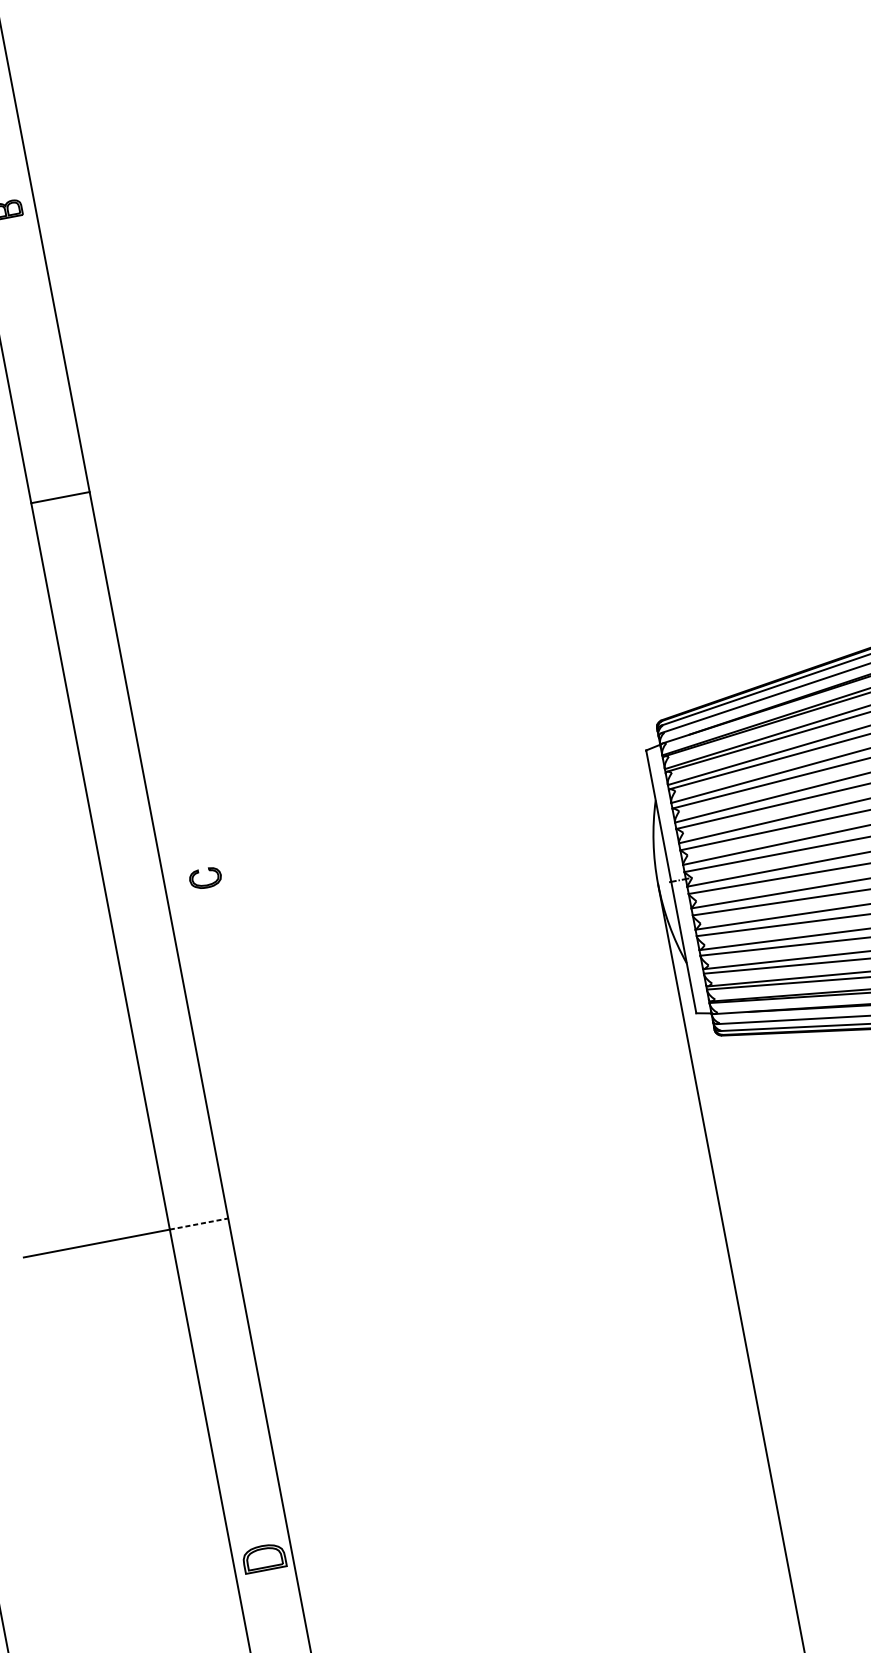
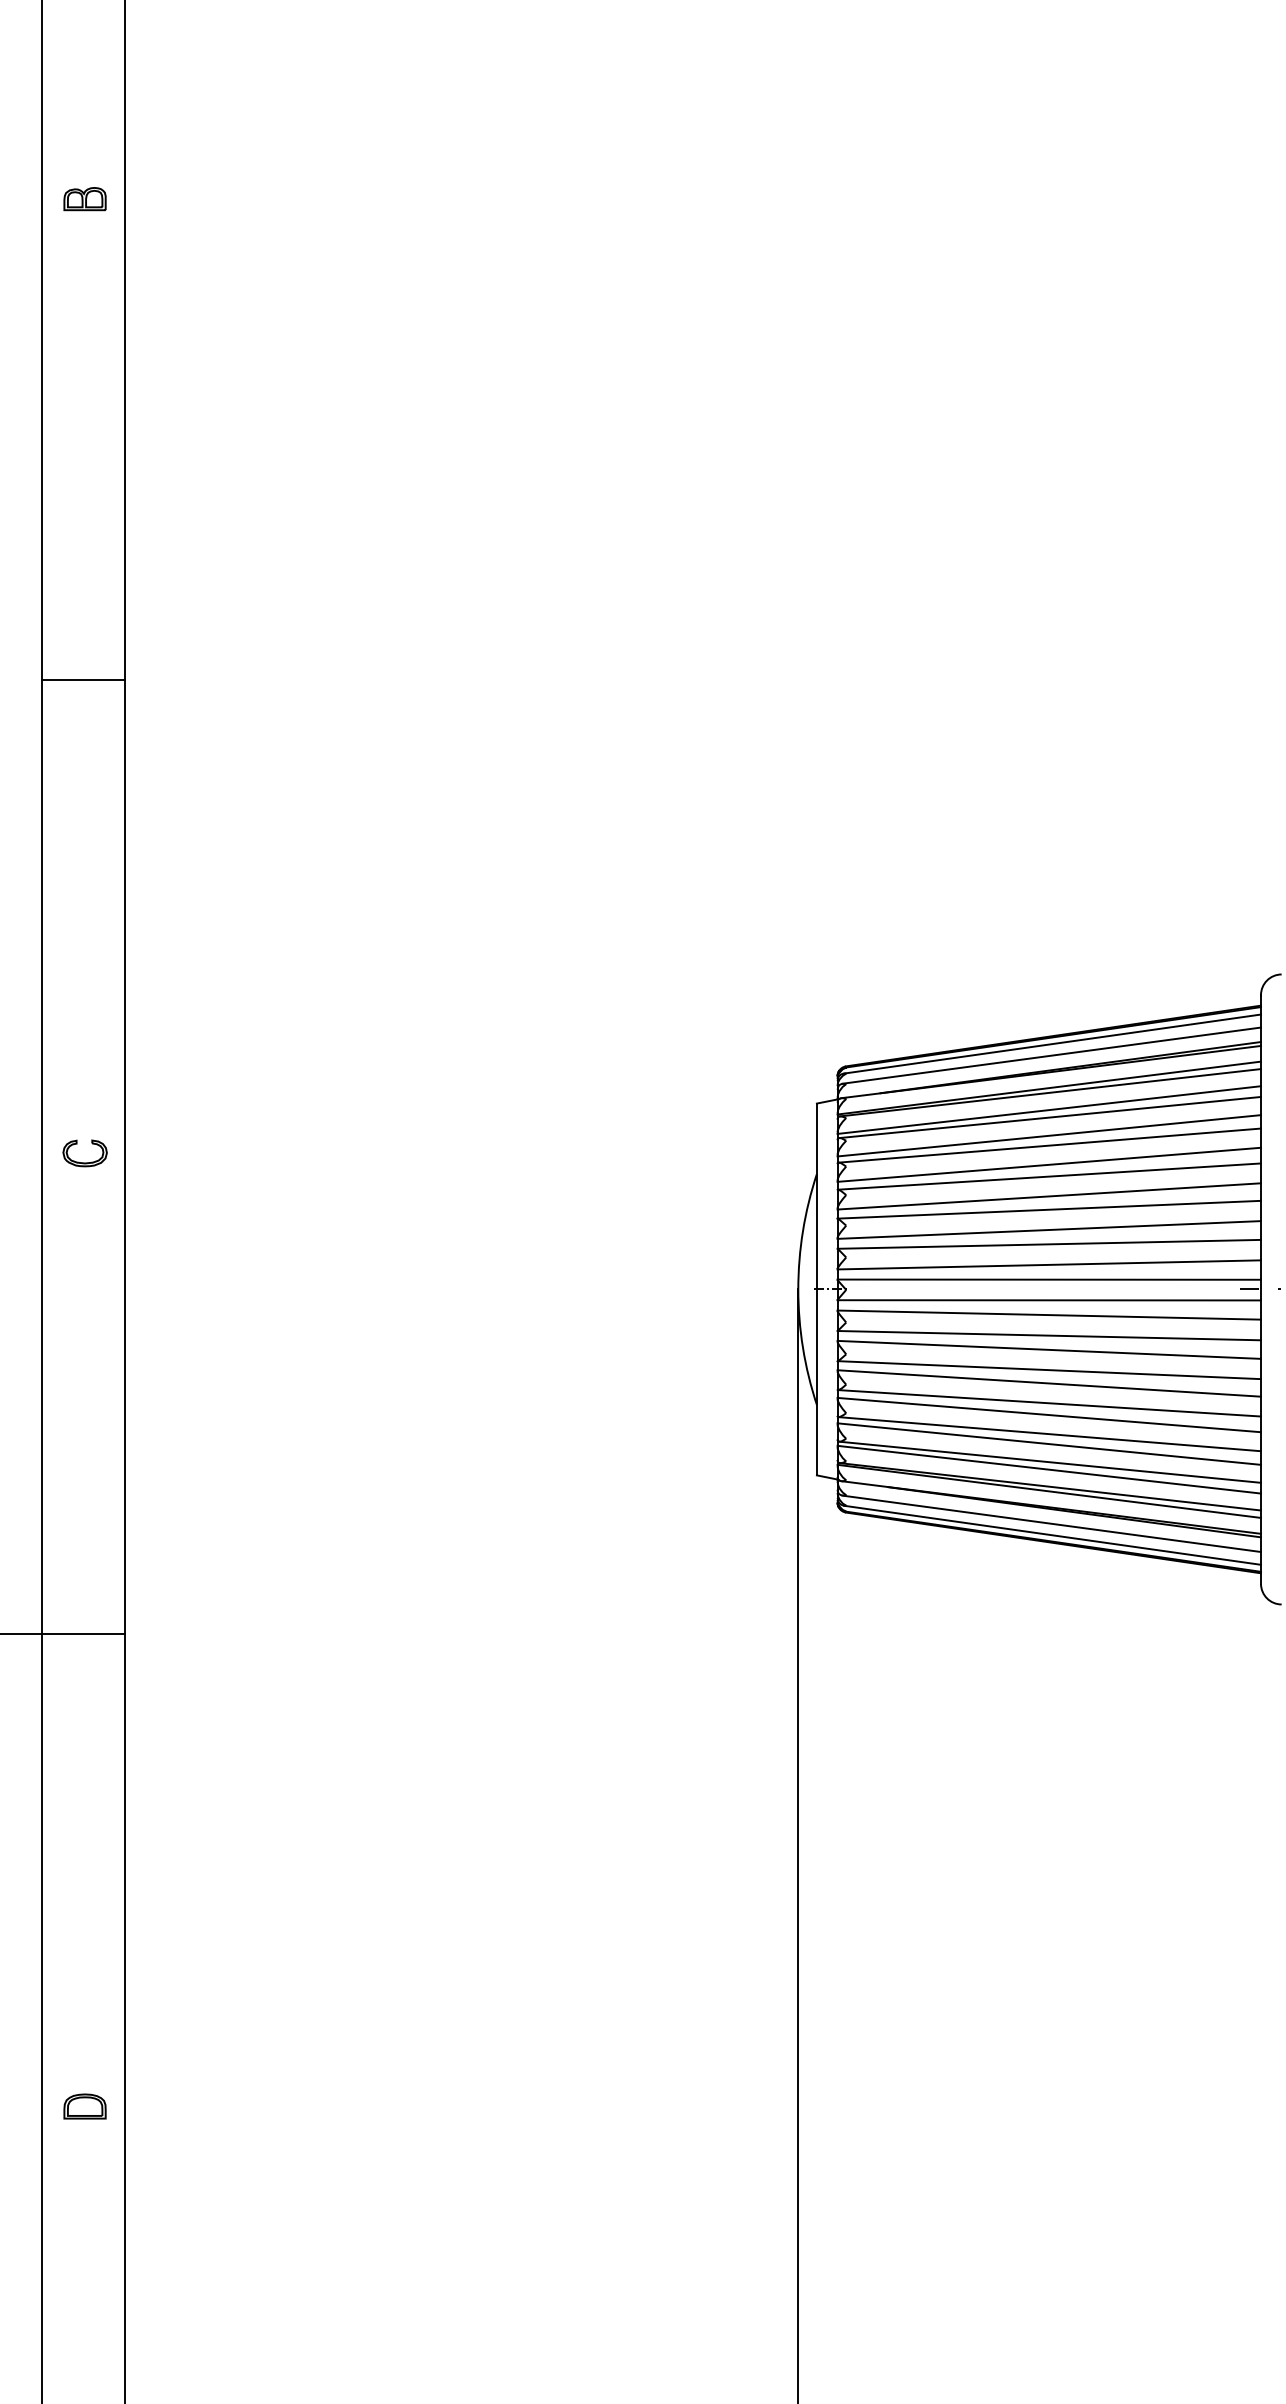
line: (59, 497) -> (82, 679), moved
part: (206, 884) -> (84, 1162), moved
line: (199, 1223) -> (83, 1633), dashed -> solid
part: (263, 1558) -> (84, 2106), size x0.71

